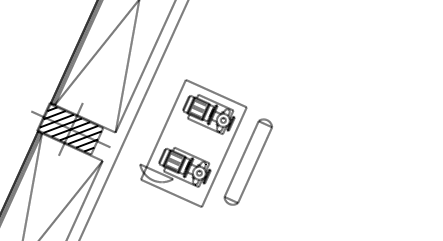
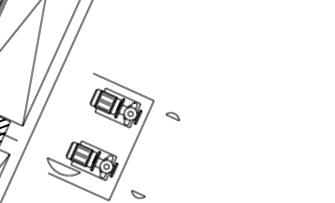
line: (162, 129) -> (69, 122), removed
line: (241, 159) -> (148, 152), removed
line: (255, 165) -> (162, 158), removed

